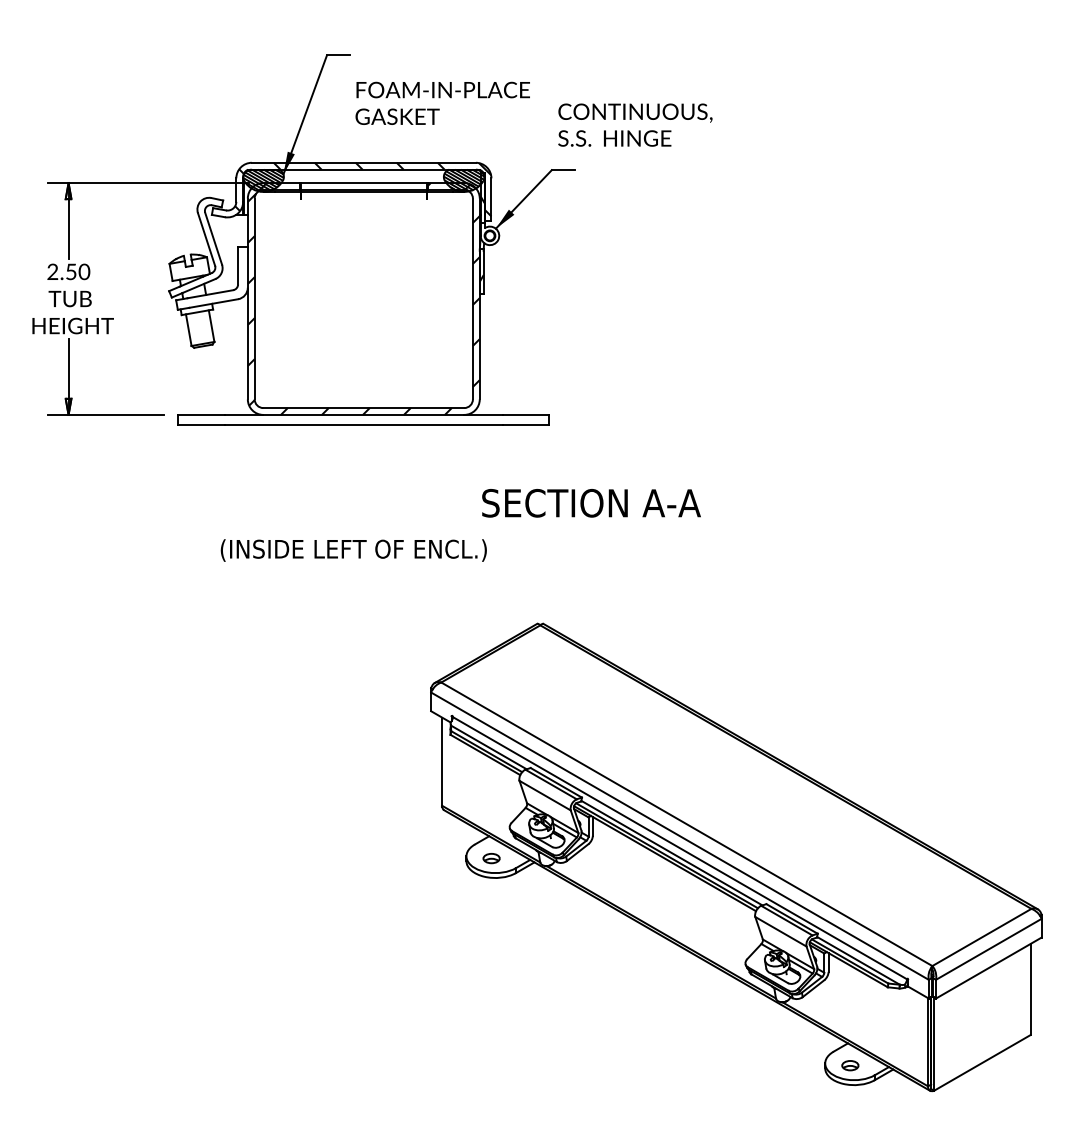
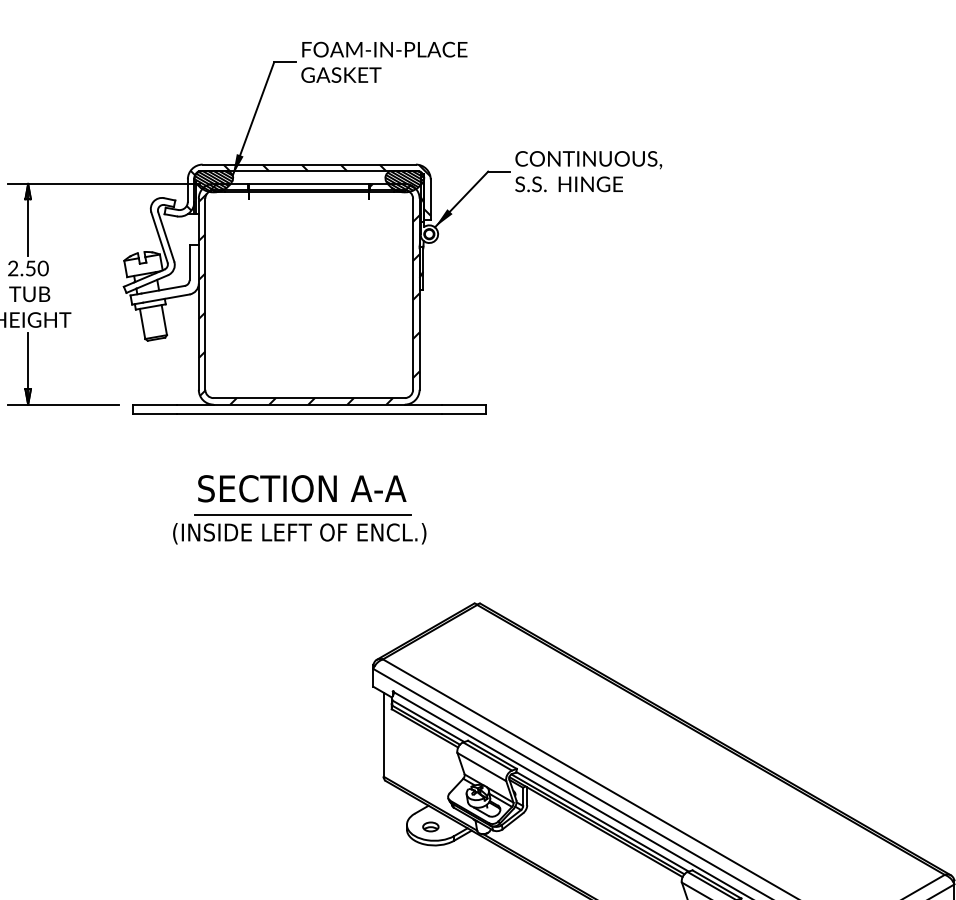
text: (442, 102) -> (384, 61), moved
text: (635, 124) -> (588, 170), moved
text: (591, 503) -> (302, 488), moved
line: (356, 530) -> (302, 514), added

